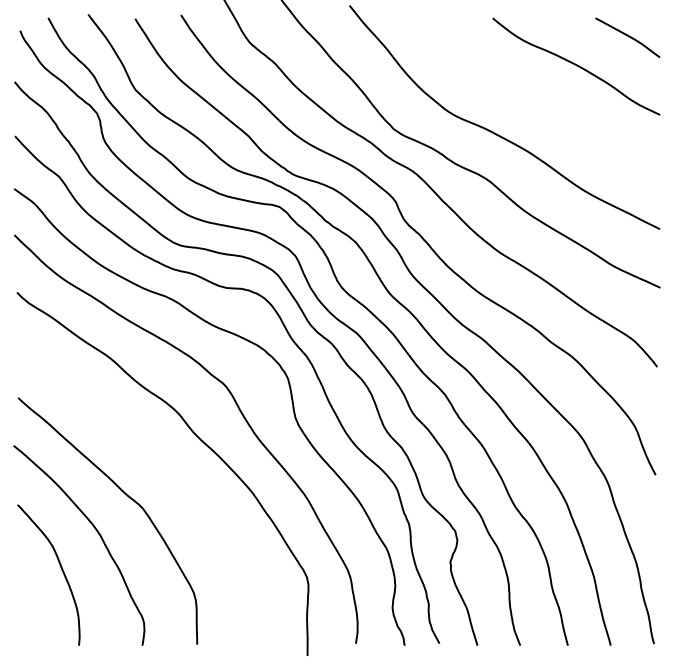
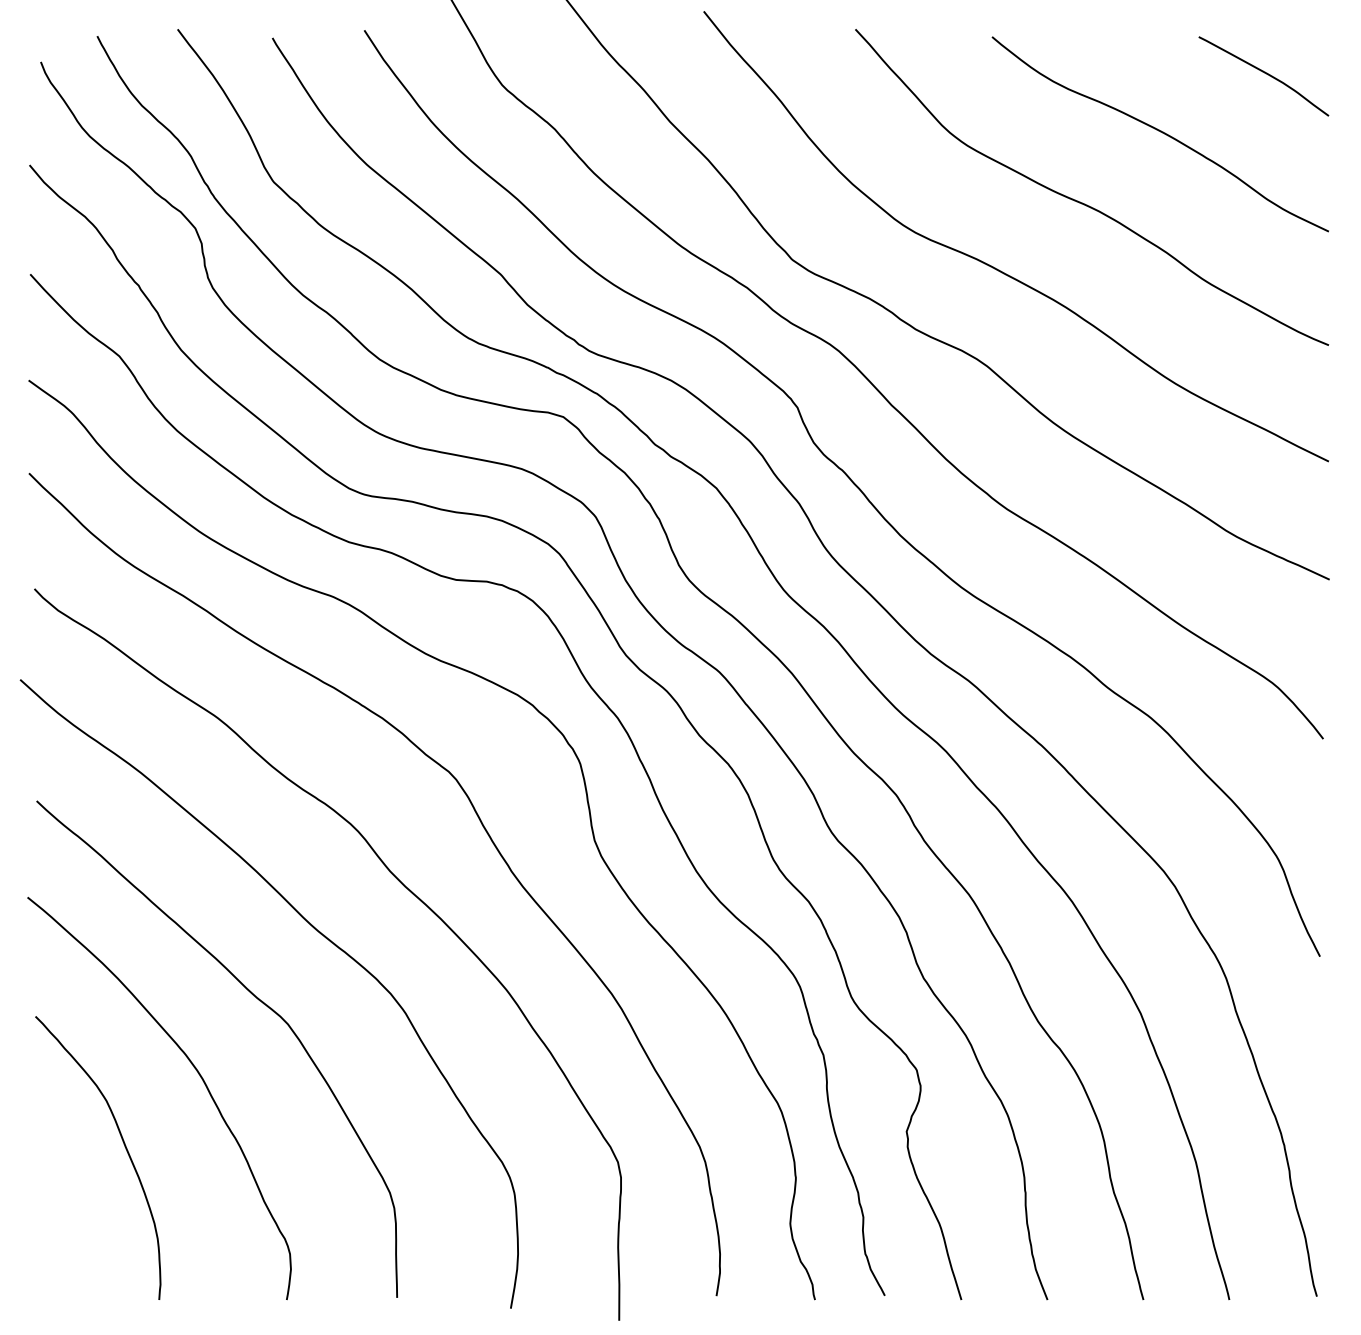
curve: (539, 100) -> (1086, 202), added
curve: (158, 464) -> (319, 935), added

